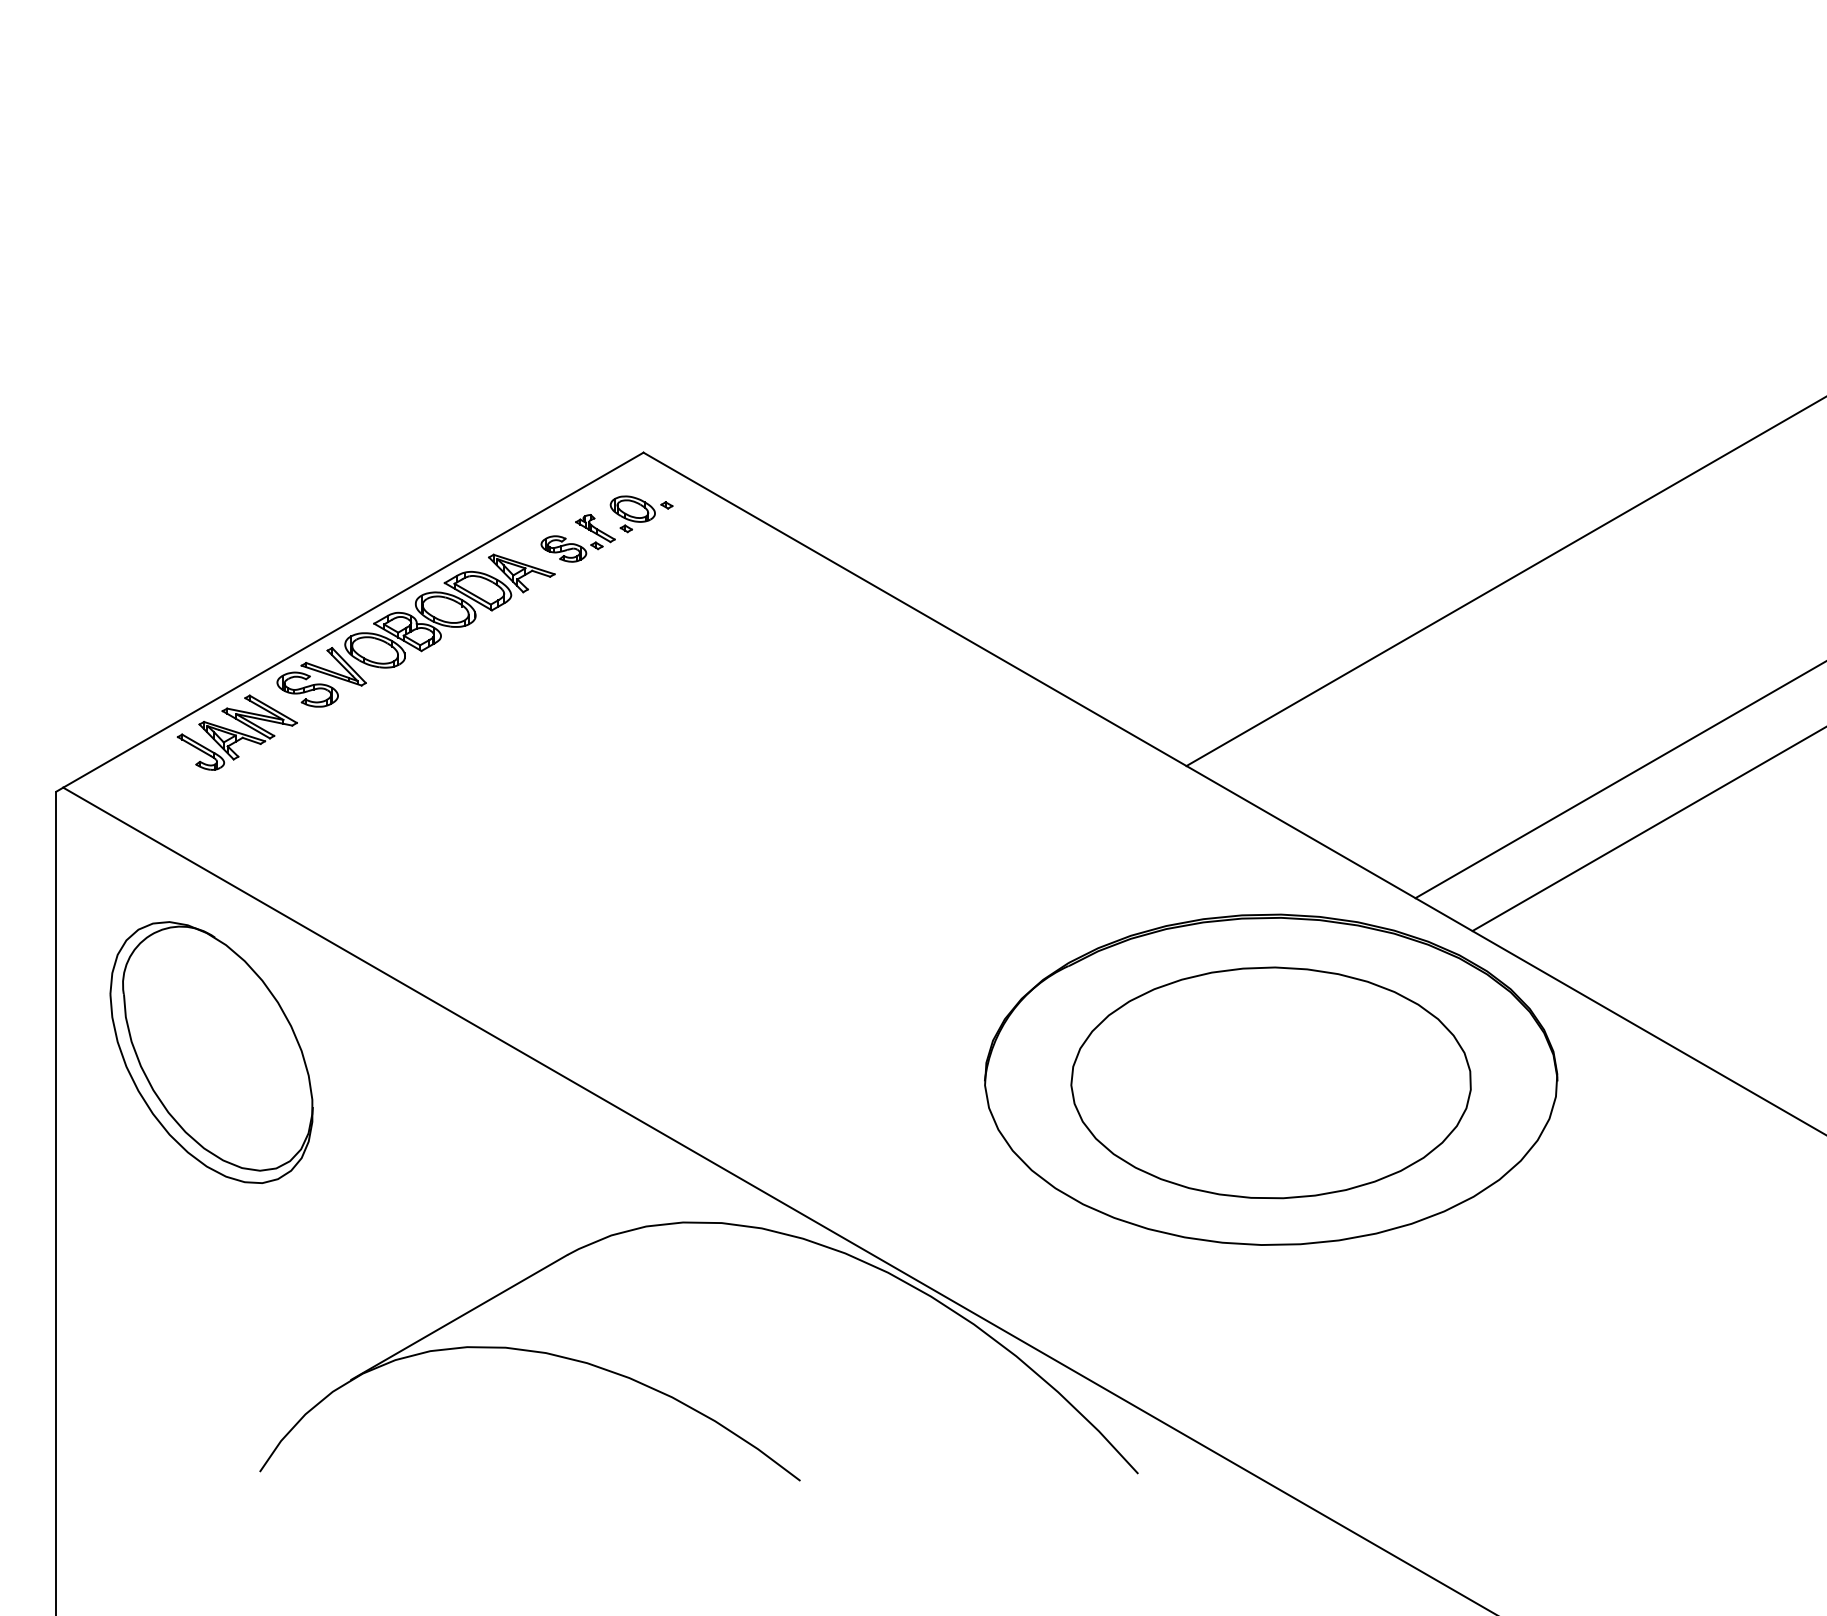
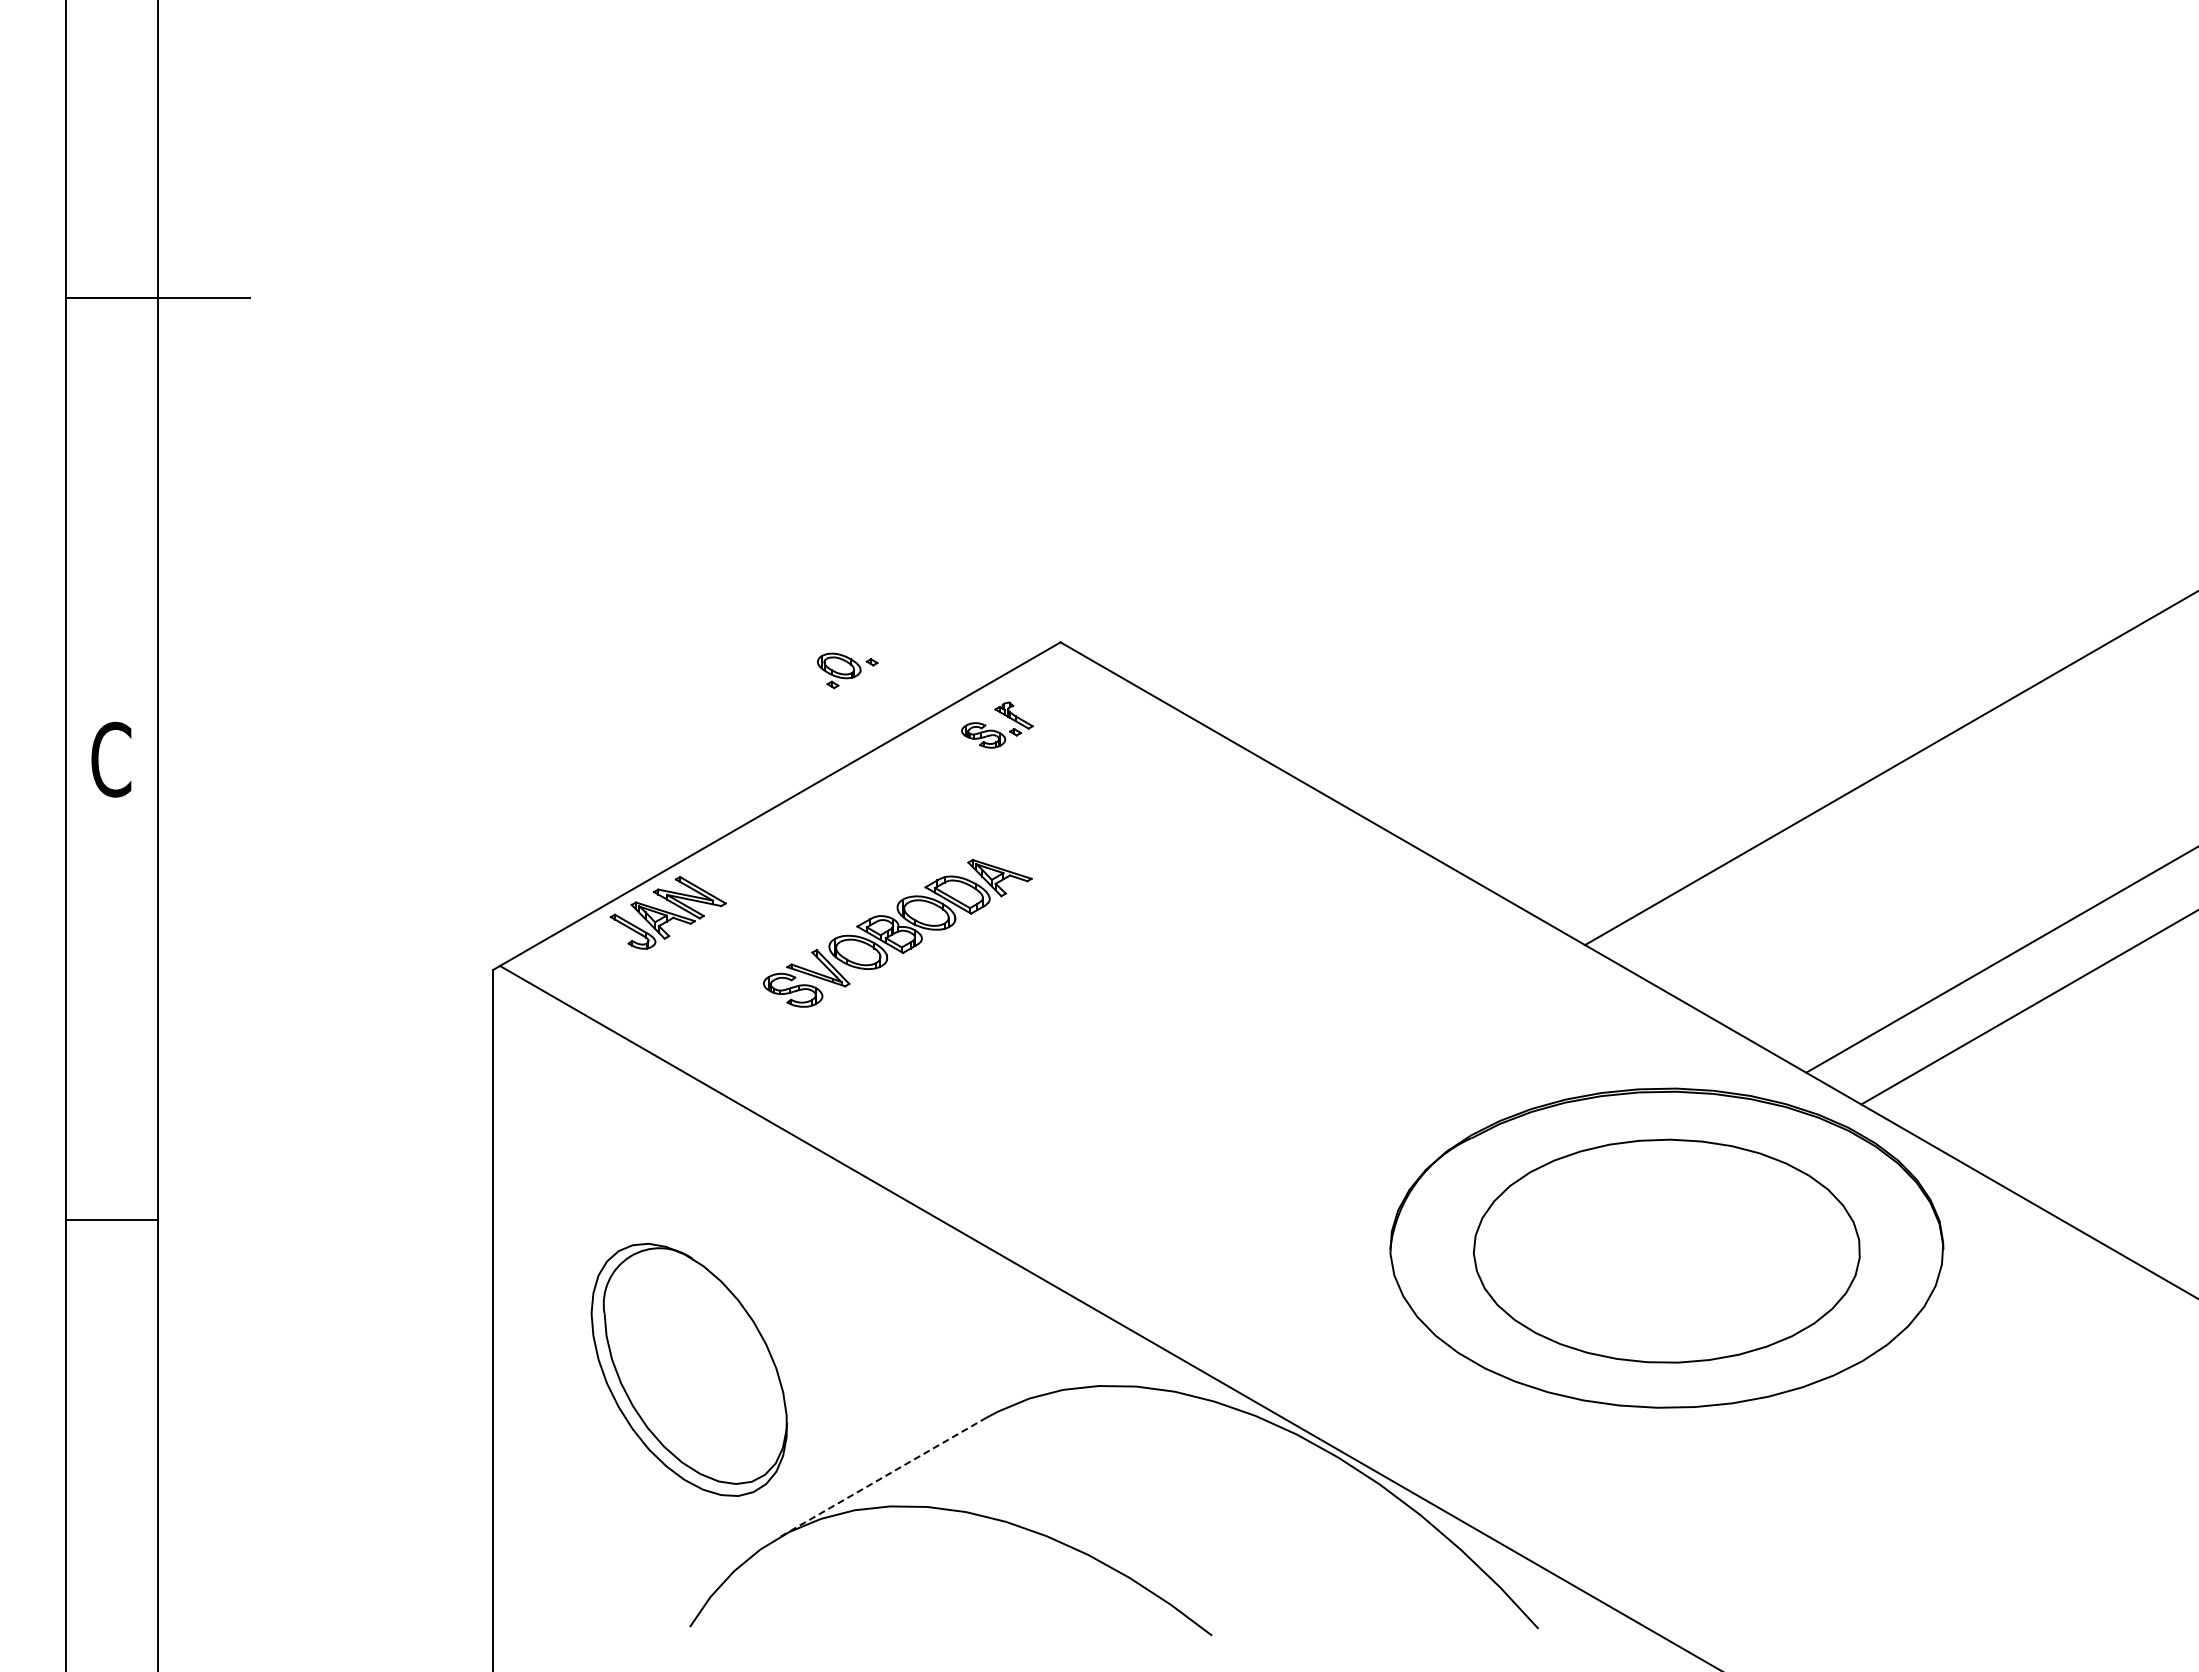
part: (641, 513) -> (847, 670), moved
part: (415, 630) -> (897, 933), moved
part: (210, 1052) -> (688, 1369), moved
line: (459, 1318) -> (882, 1478), solid -> dashed

